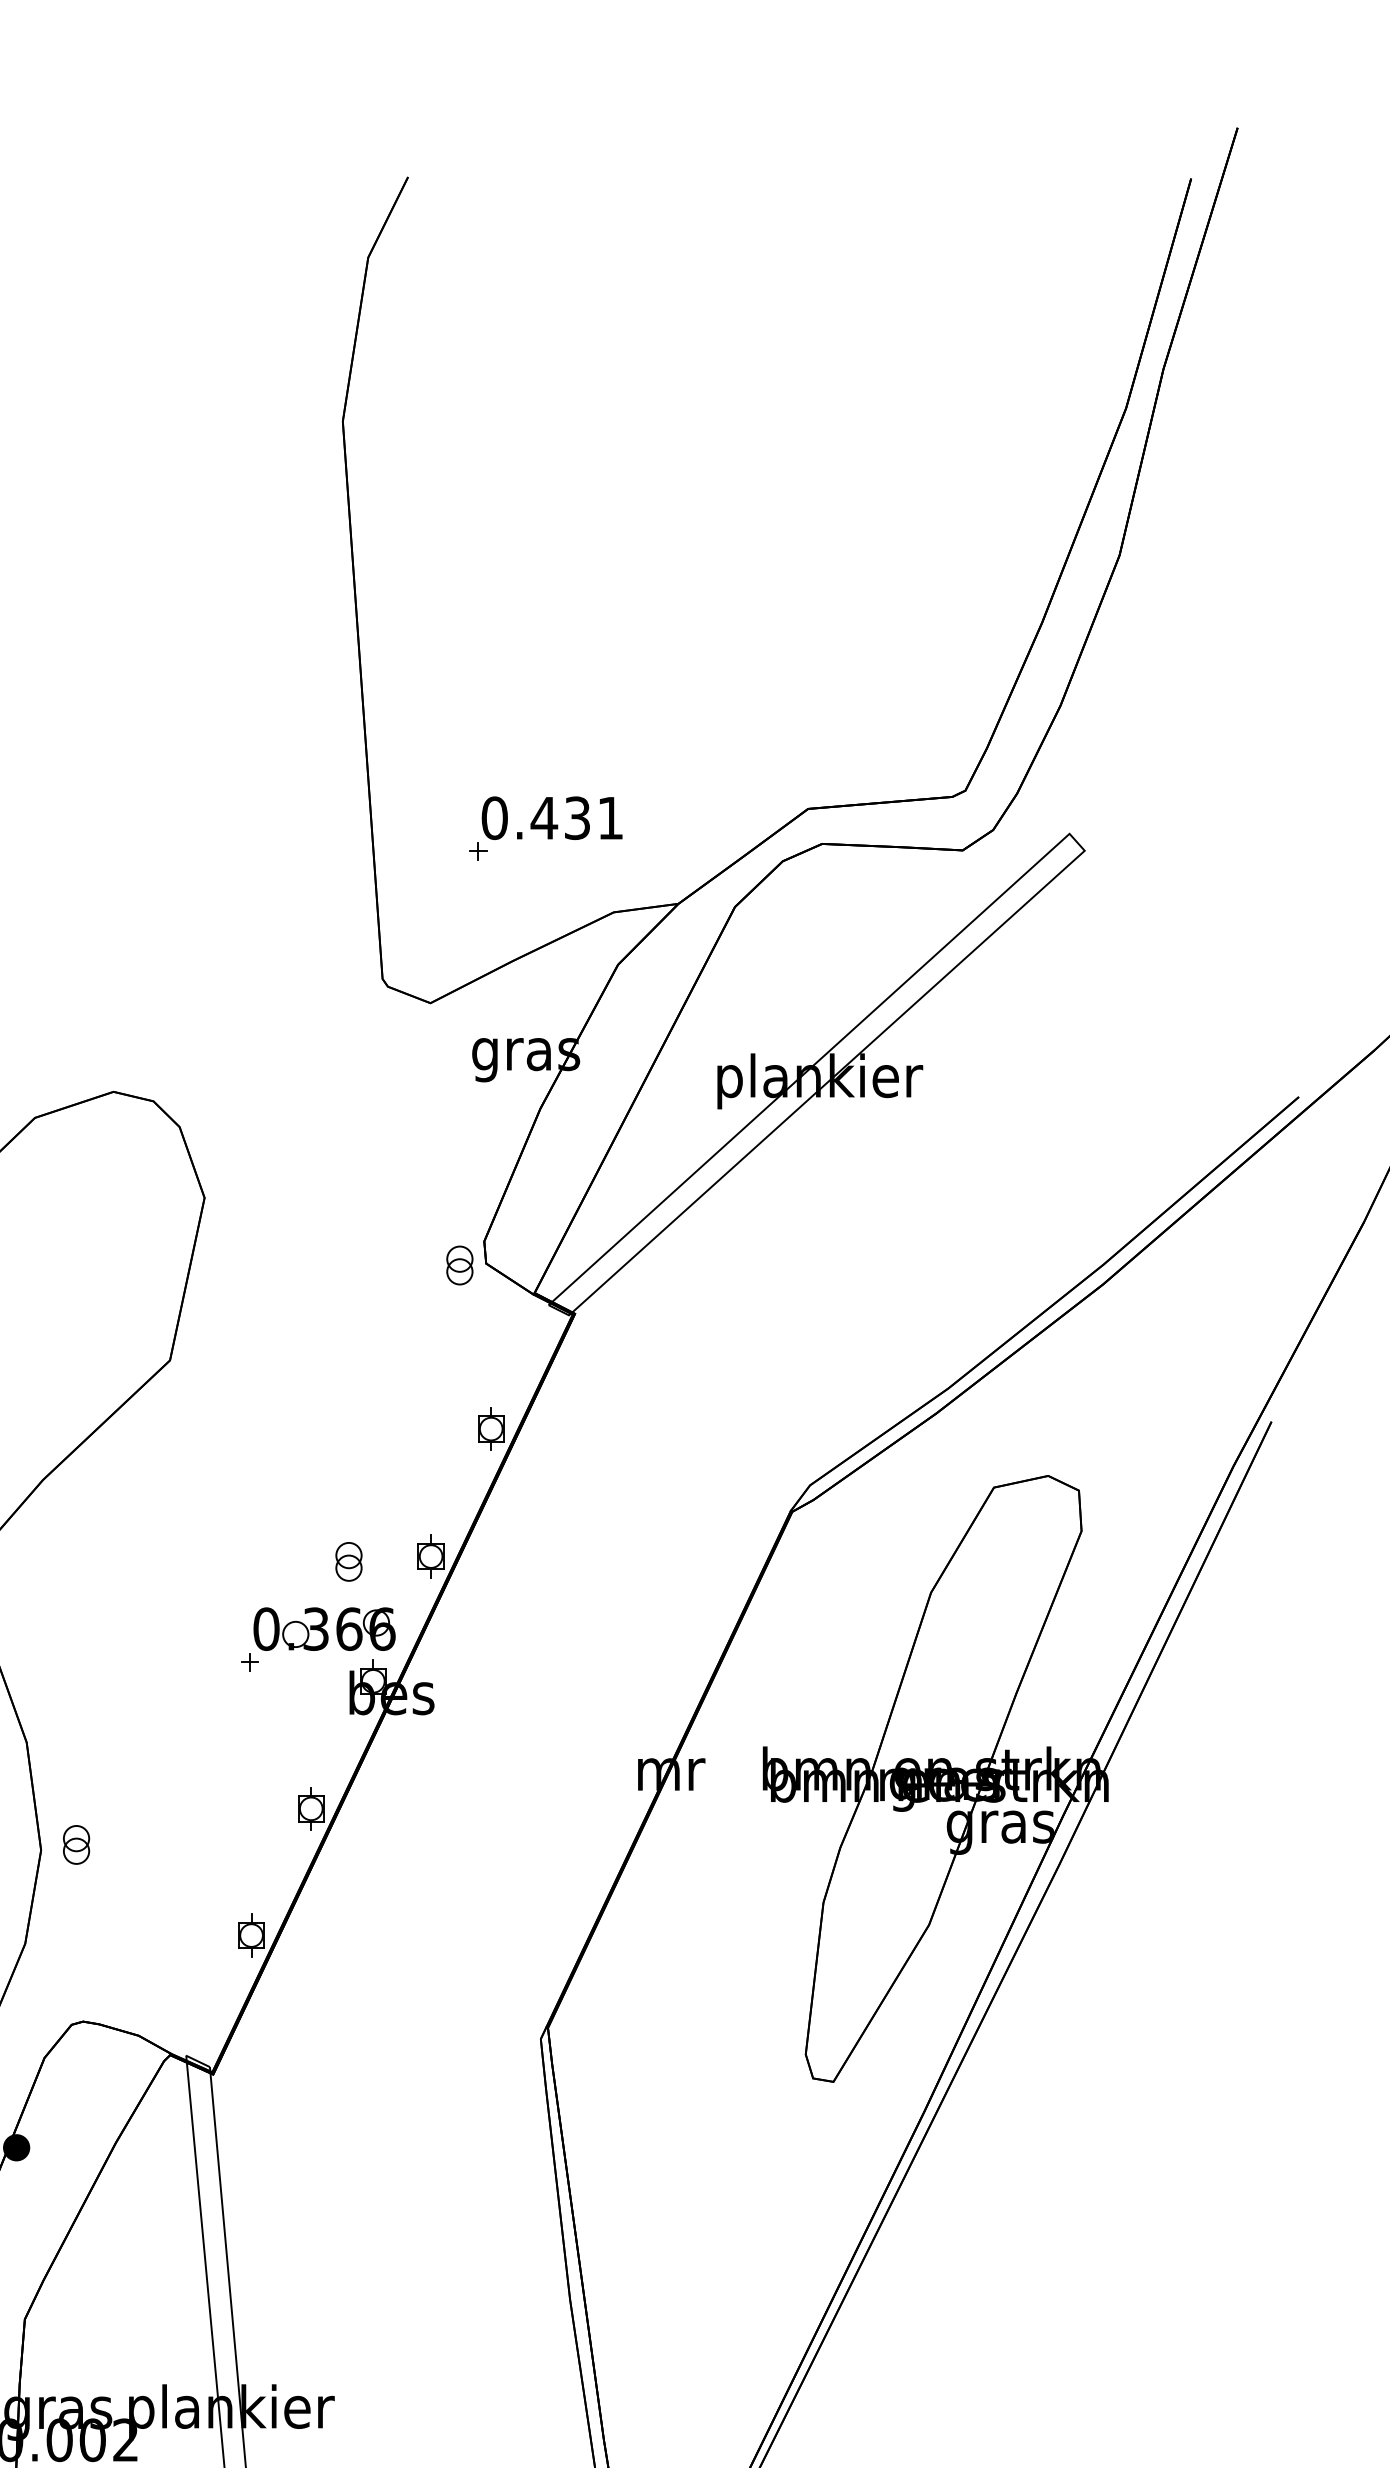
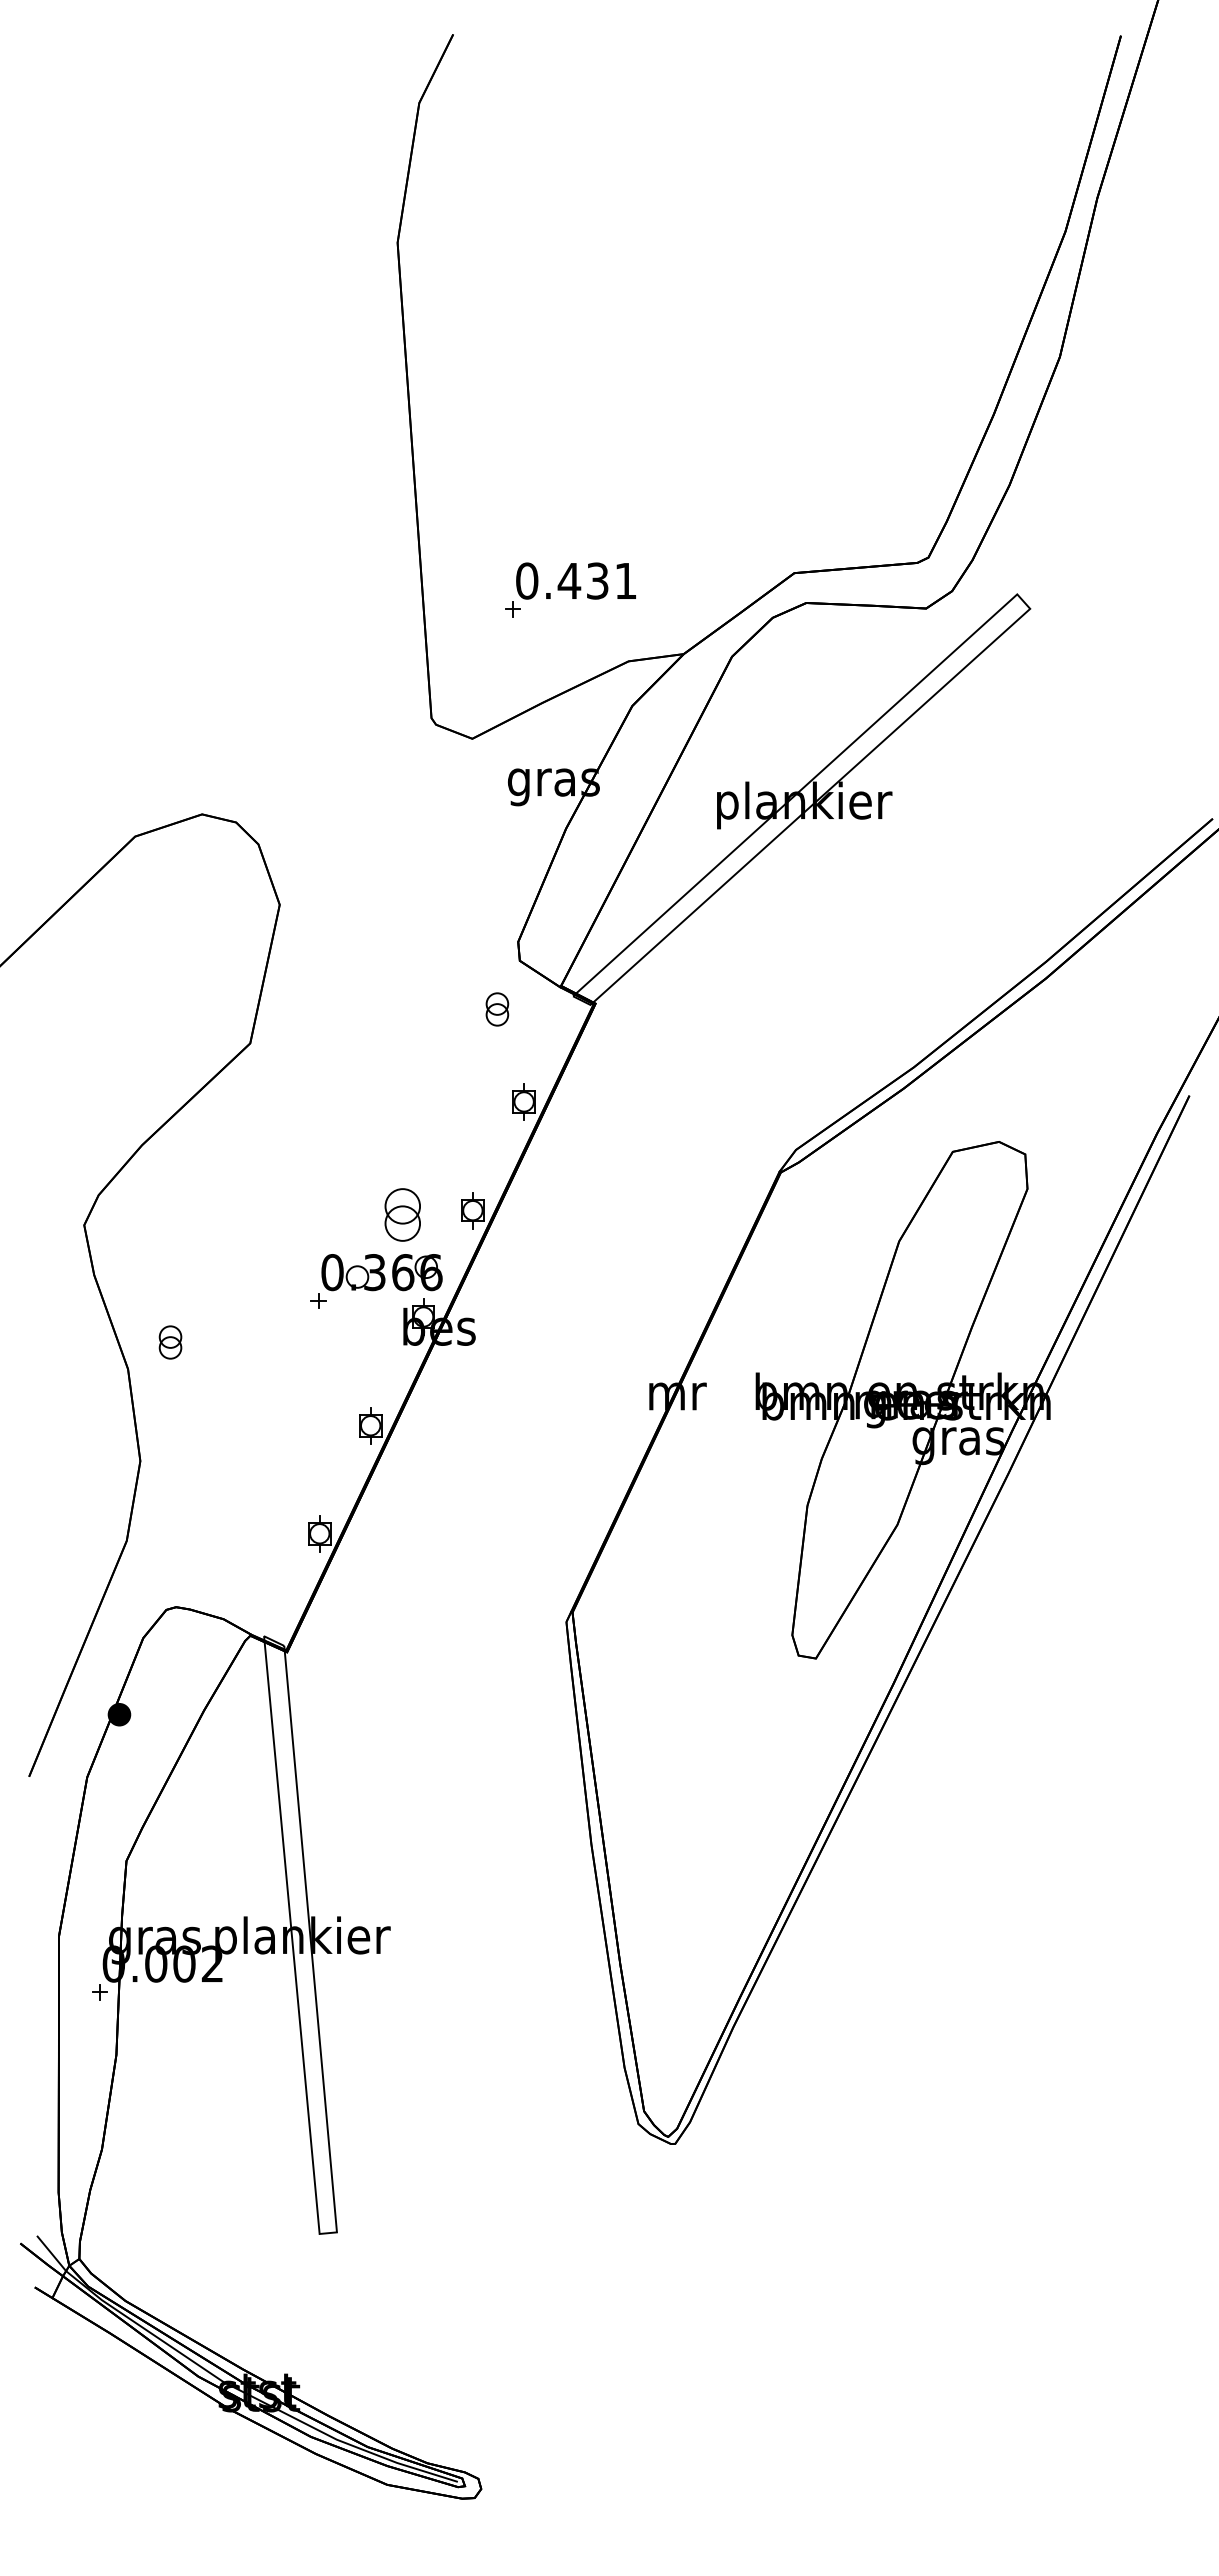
part: (459, 1265) -> (497, 1009), moved
part: (348, 1562) -> (402, 1215), size x1.6
part: (76, 1844) -> (170, 1342), moved

